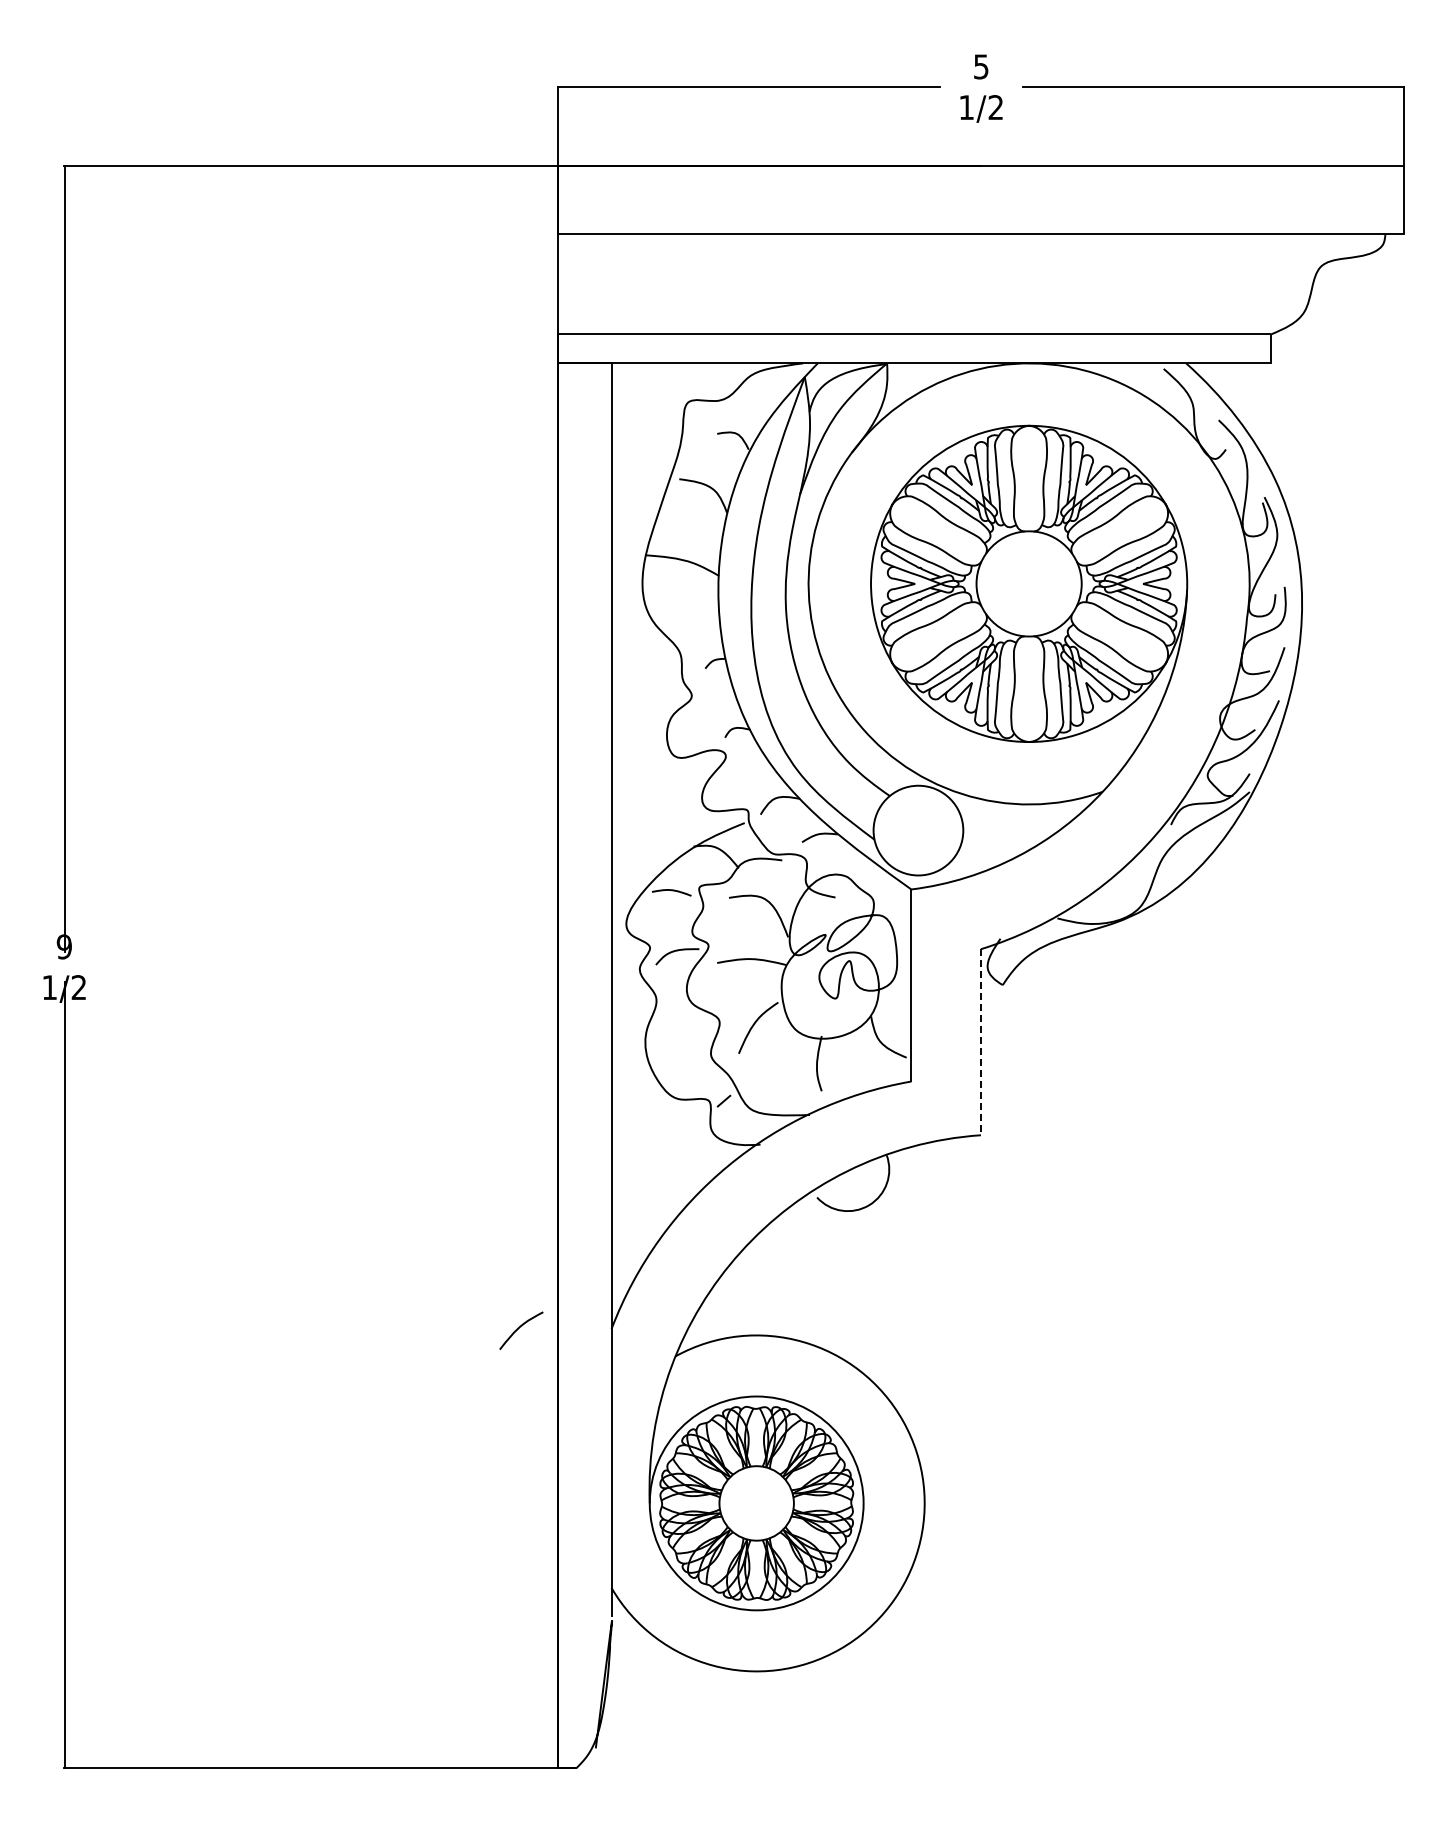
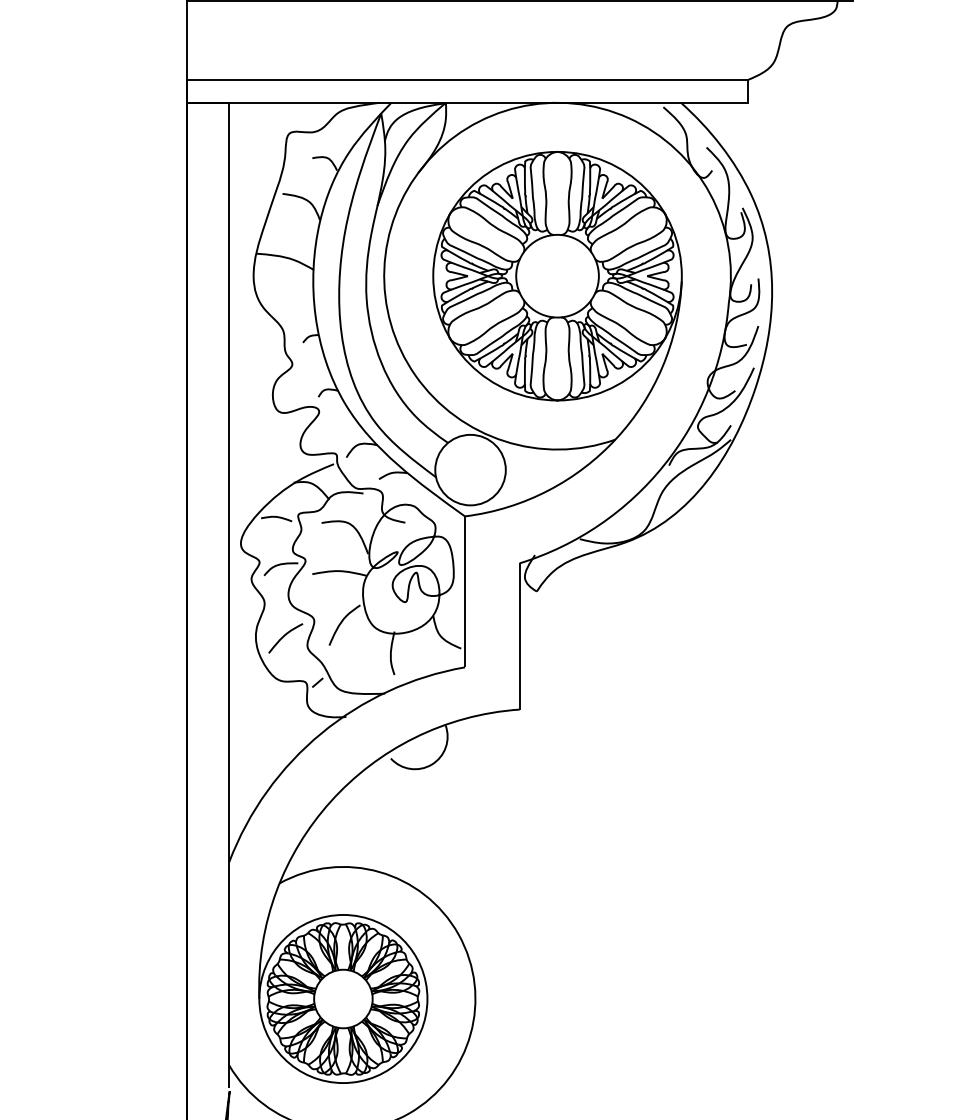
line: (980, 1042) -> (519, 636), dashed -> solid
curve: (519, 1328) -> (284, 636), moved

